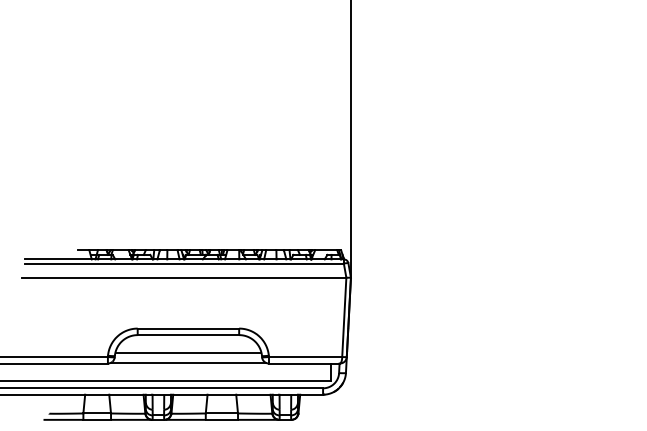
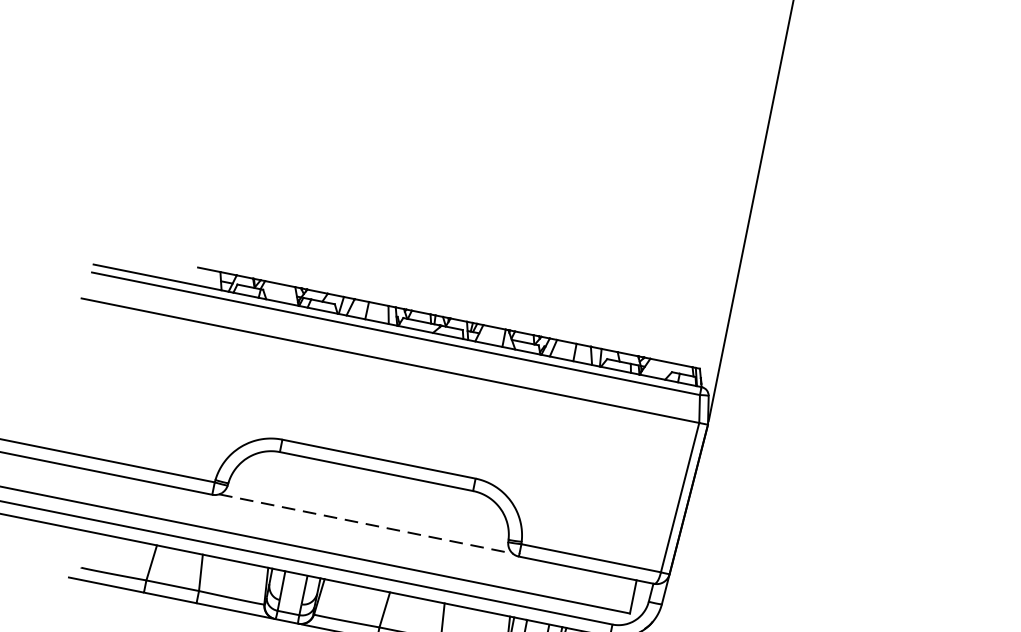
line: (188, 353) -> (369, 506), removed
line: (189, 362) -> (368, 524), solid -> dashed

